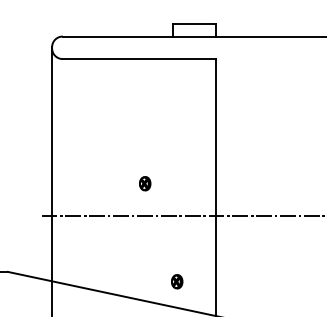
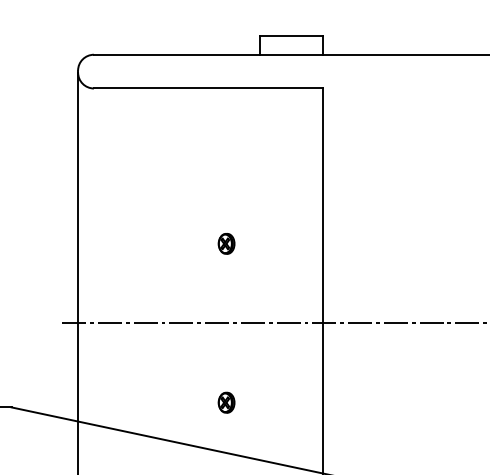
part: (145, 183) -> (227, 243), moved
part: (177, 281) -> (227, 402), moved

